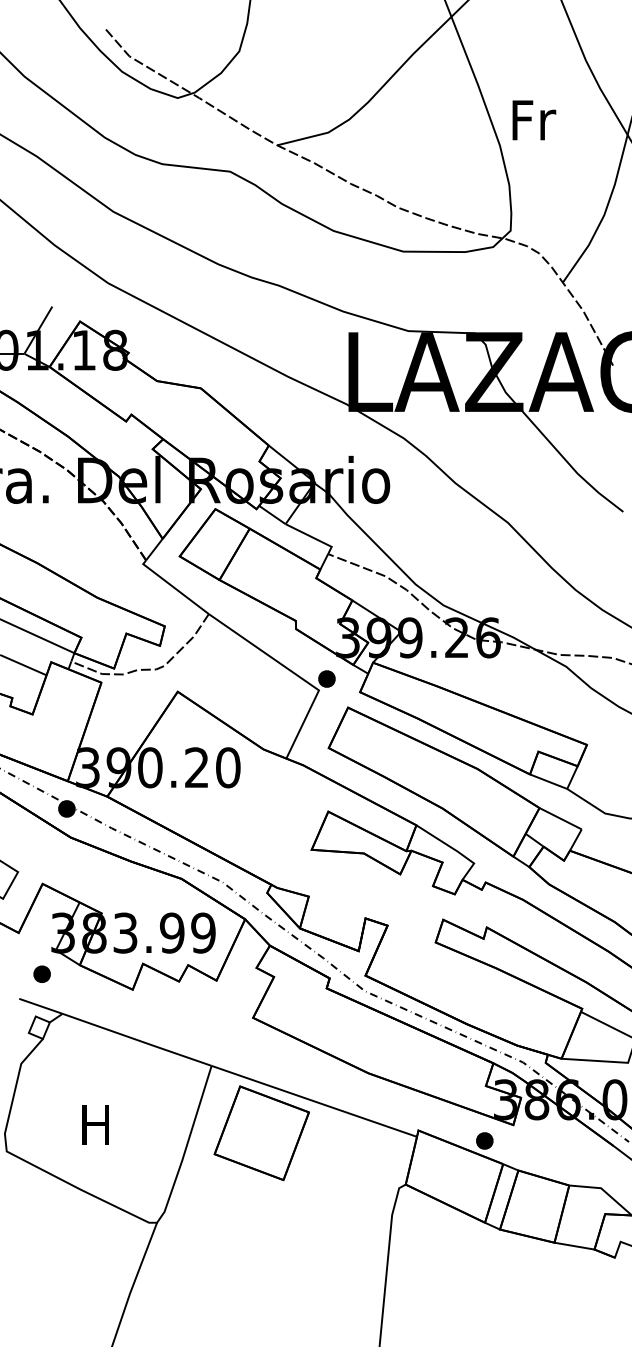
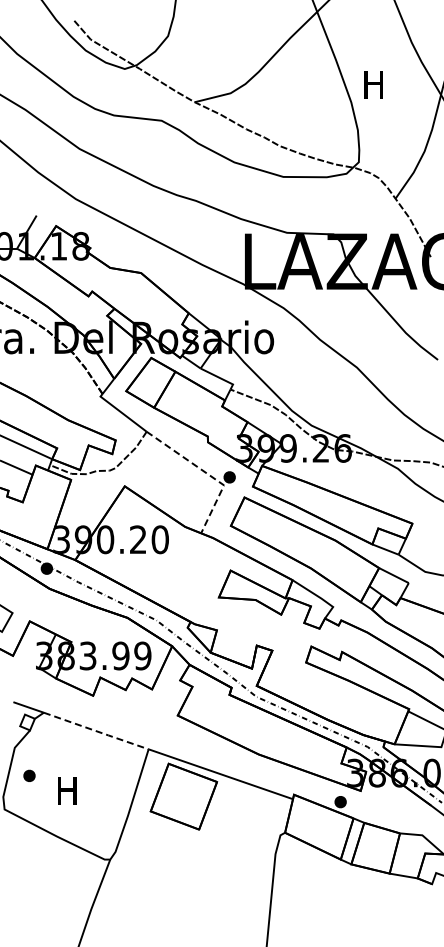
text: (534, 120) -> (375, 84), Fr -> H
line: (295, 674) -> (207, 474), solid -> dashed
part: (42, 973) -> (29, 775), moved
line: (138, 1040) -> (97, 731), solid -> dashed

